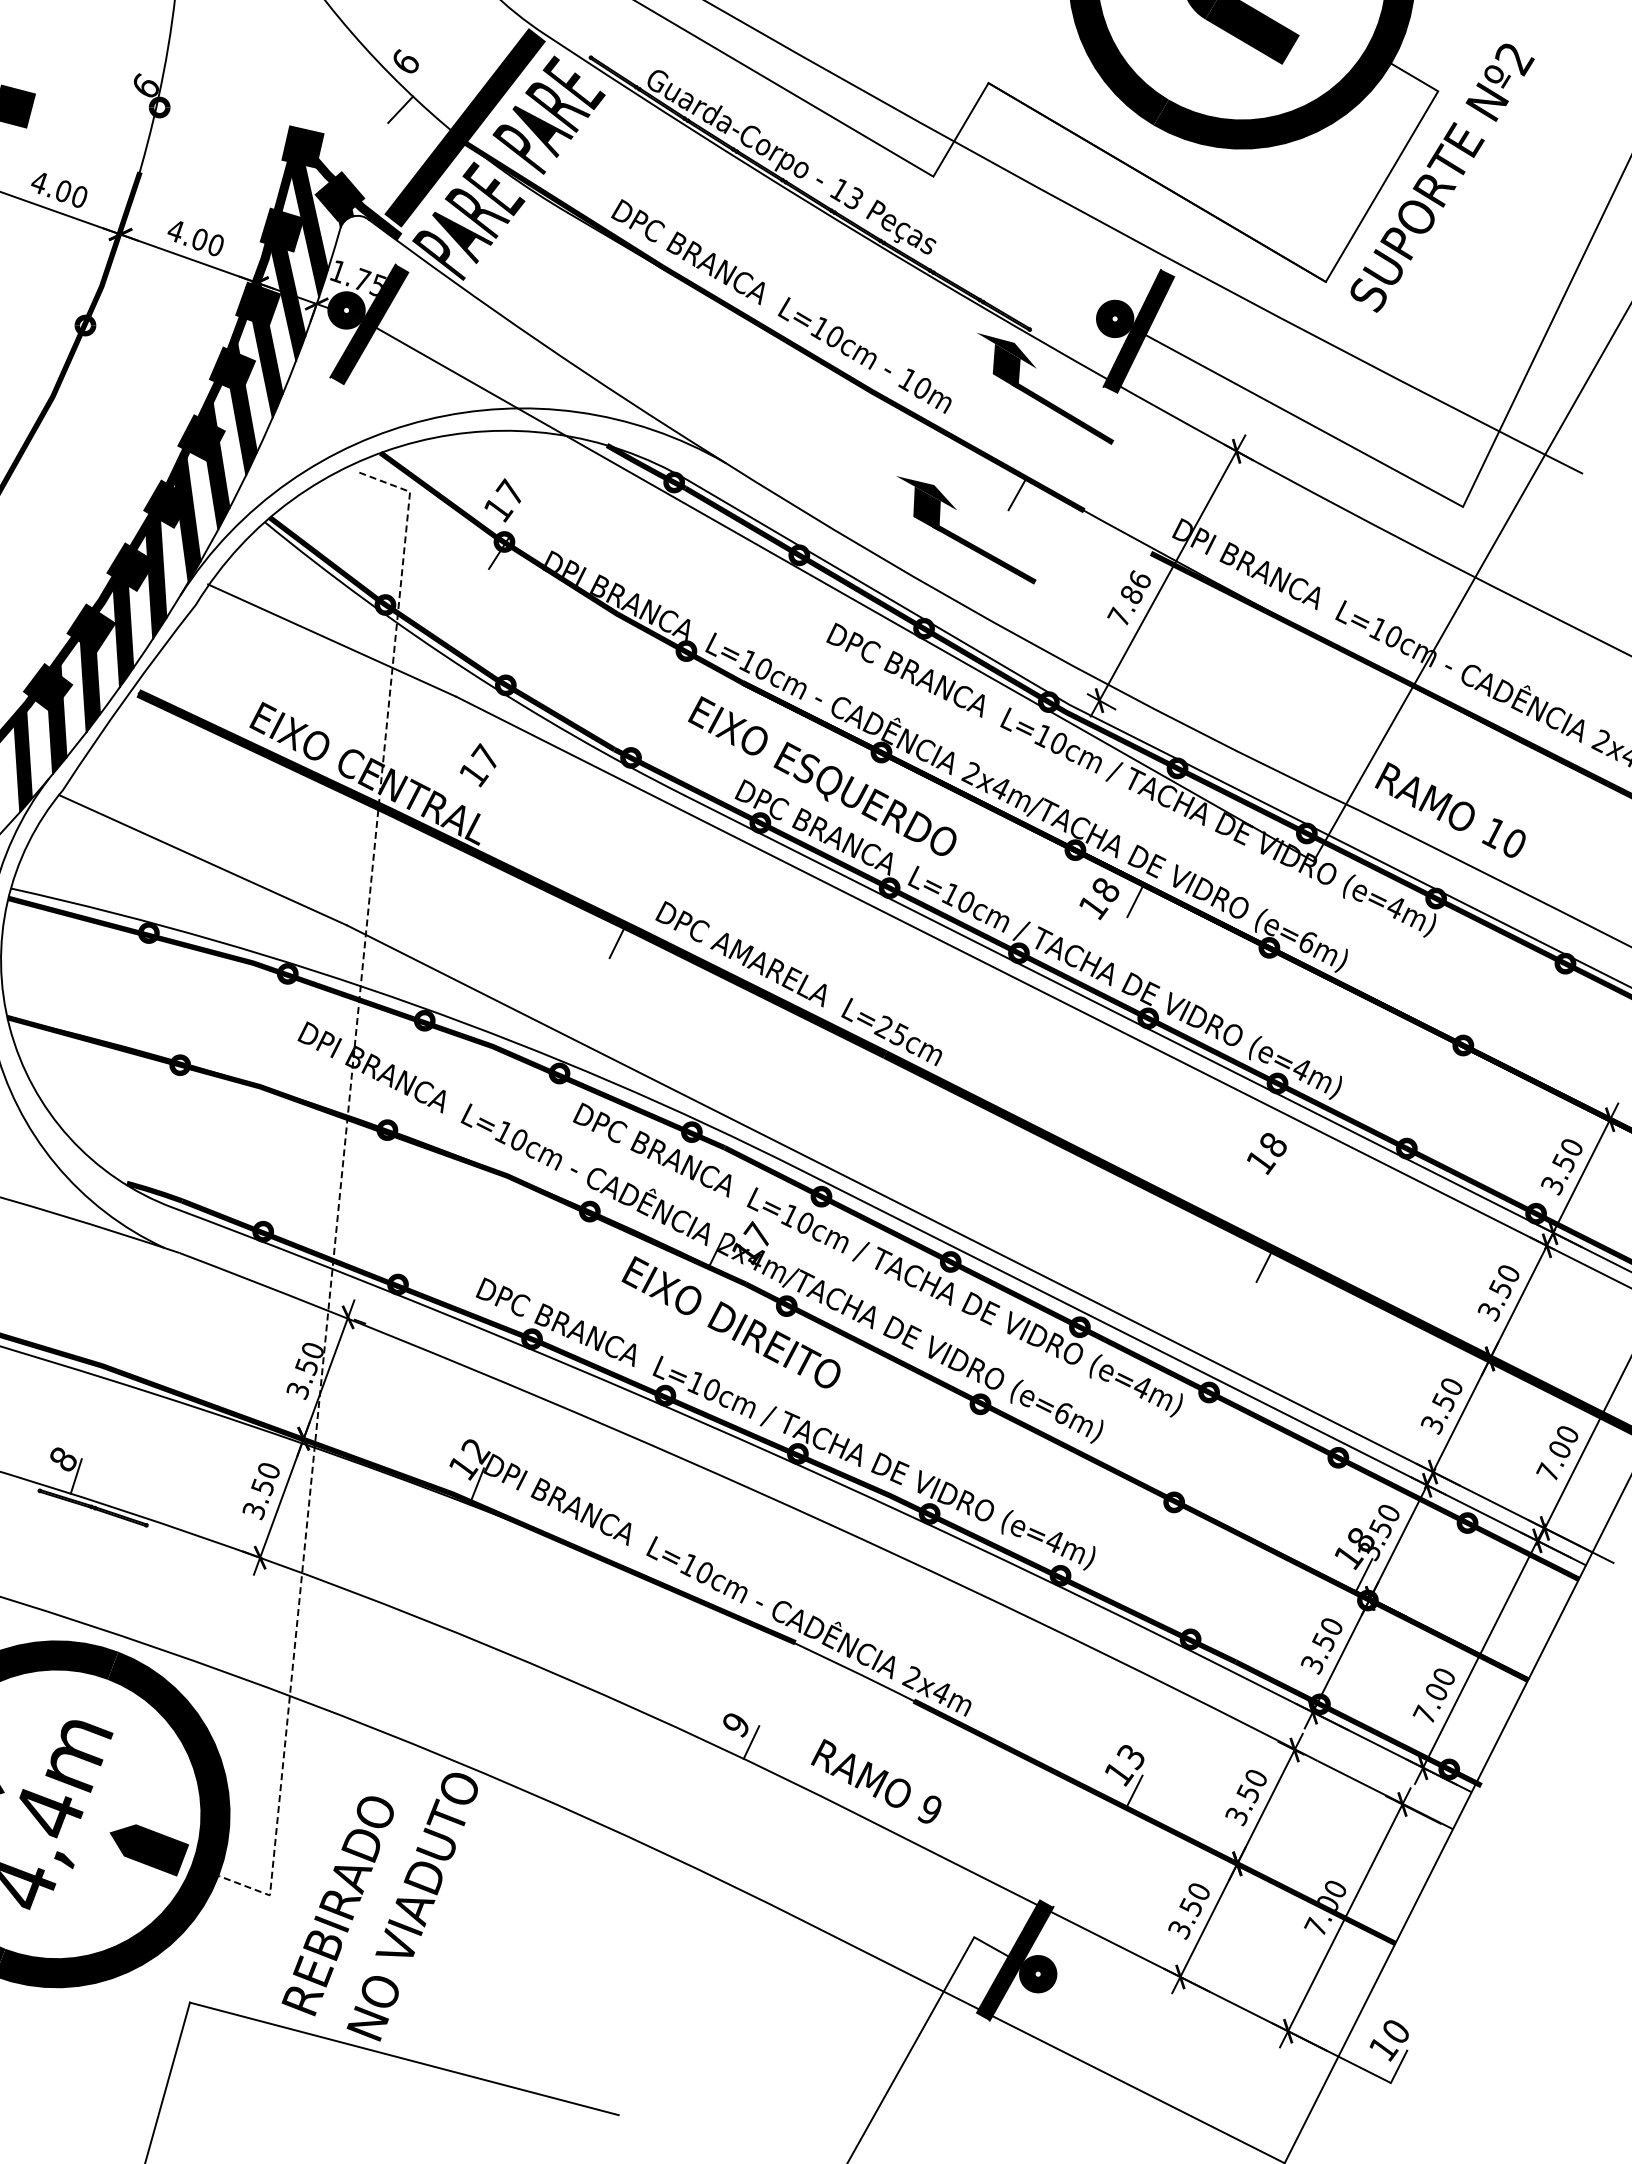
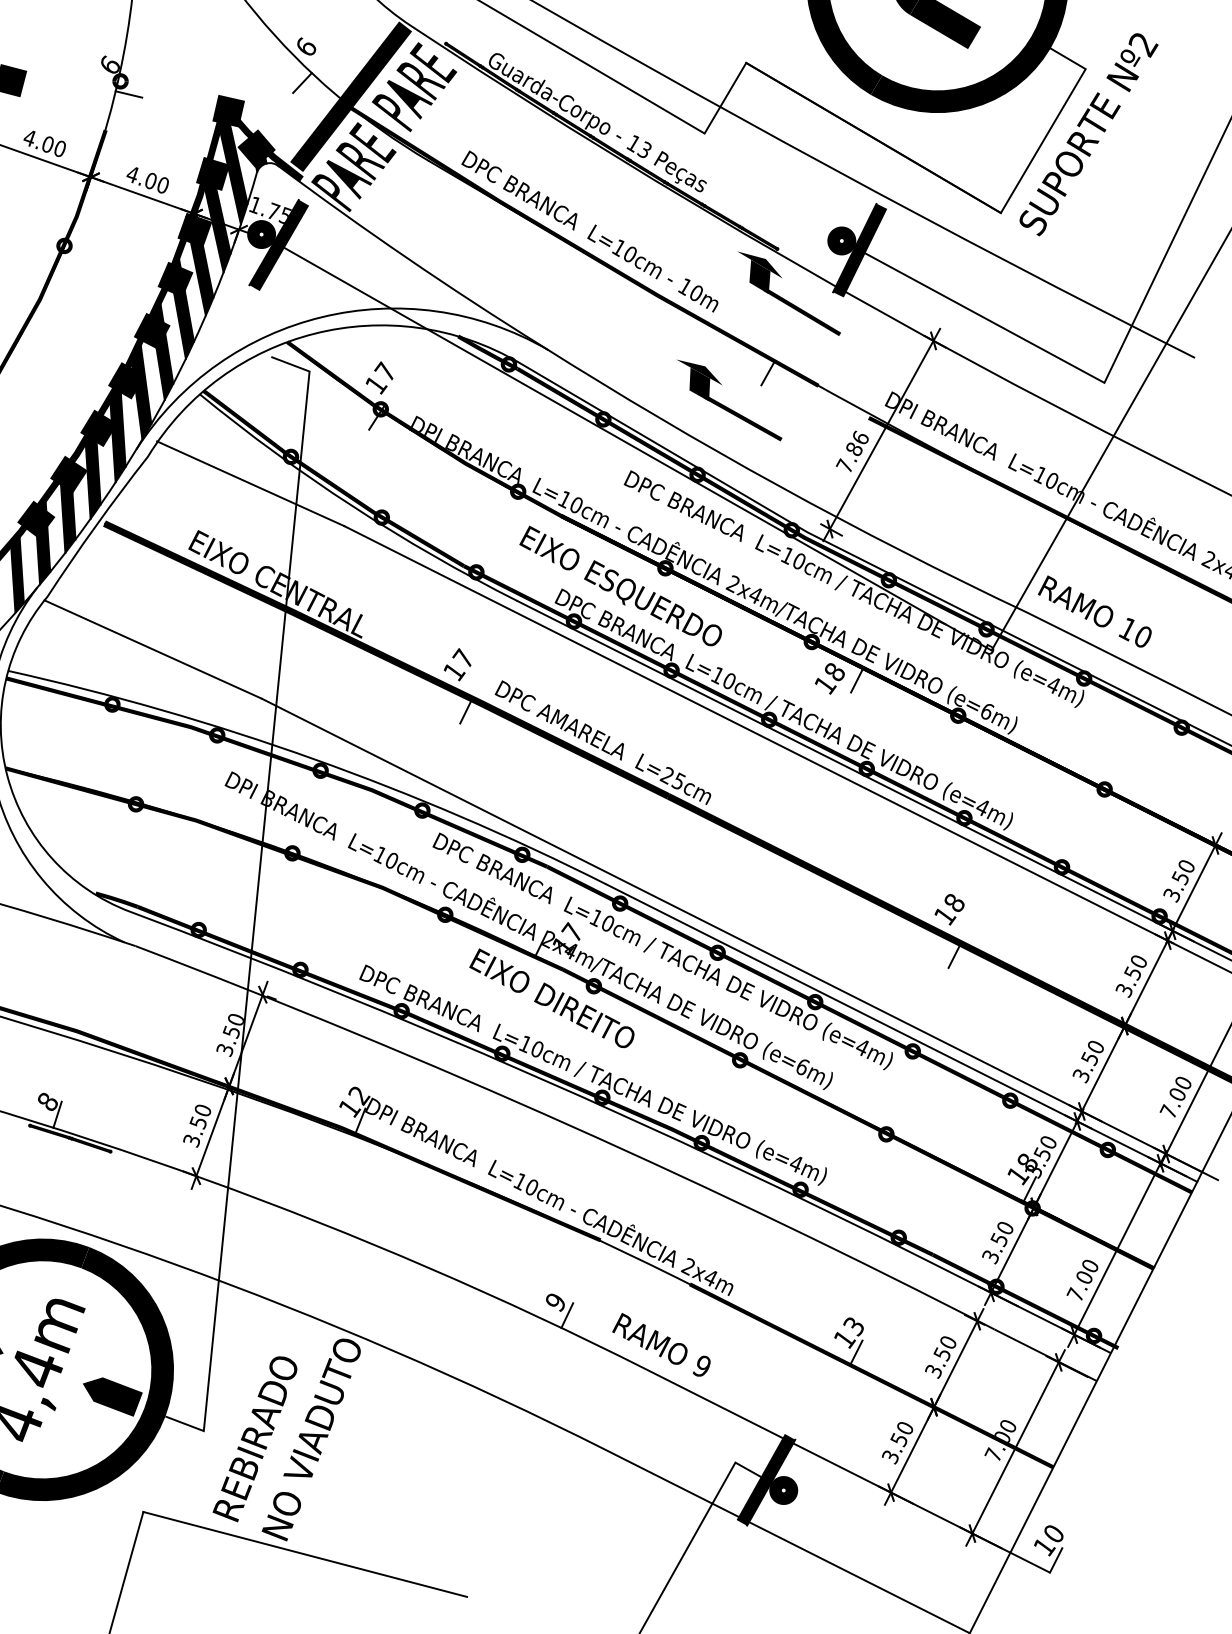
line: (170, 124) -> (128, 94), added
text: (478, 765) -> (457, 664), moved
text: (1266, 1153) -> (949, 909), moved
line: (339, 1194) -> (256, 901), dashed -> solid

